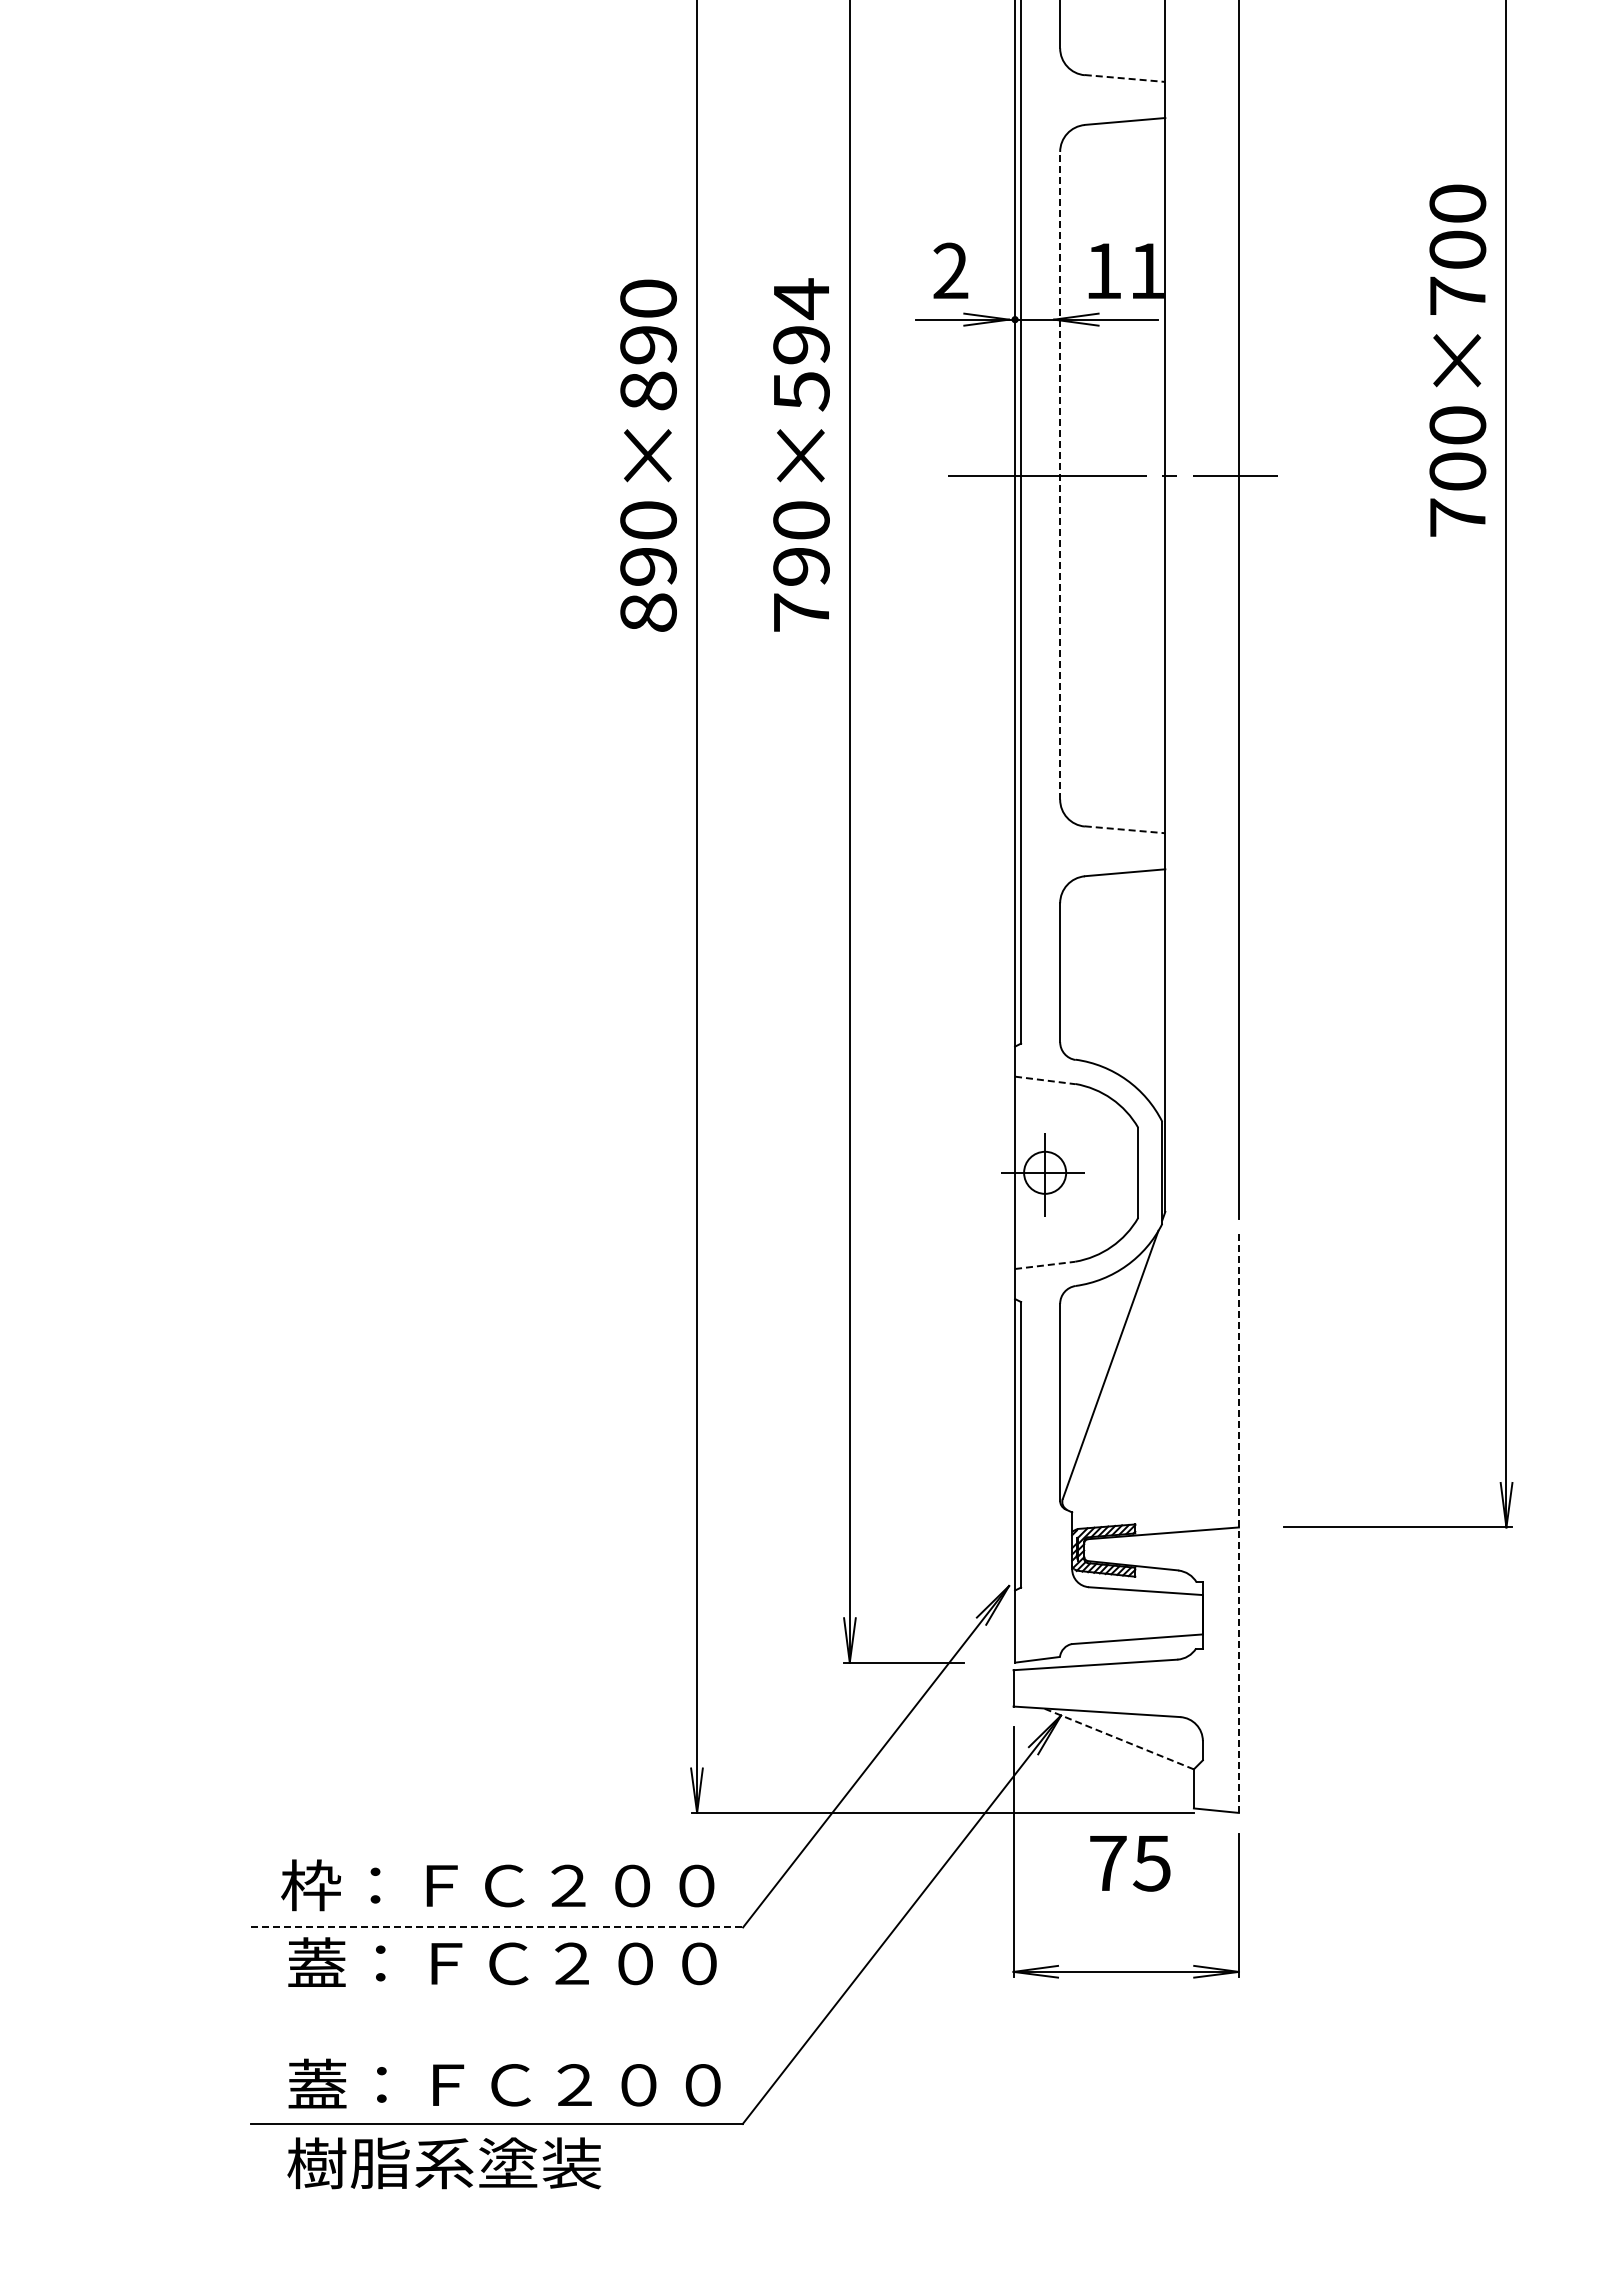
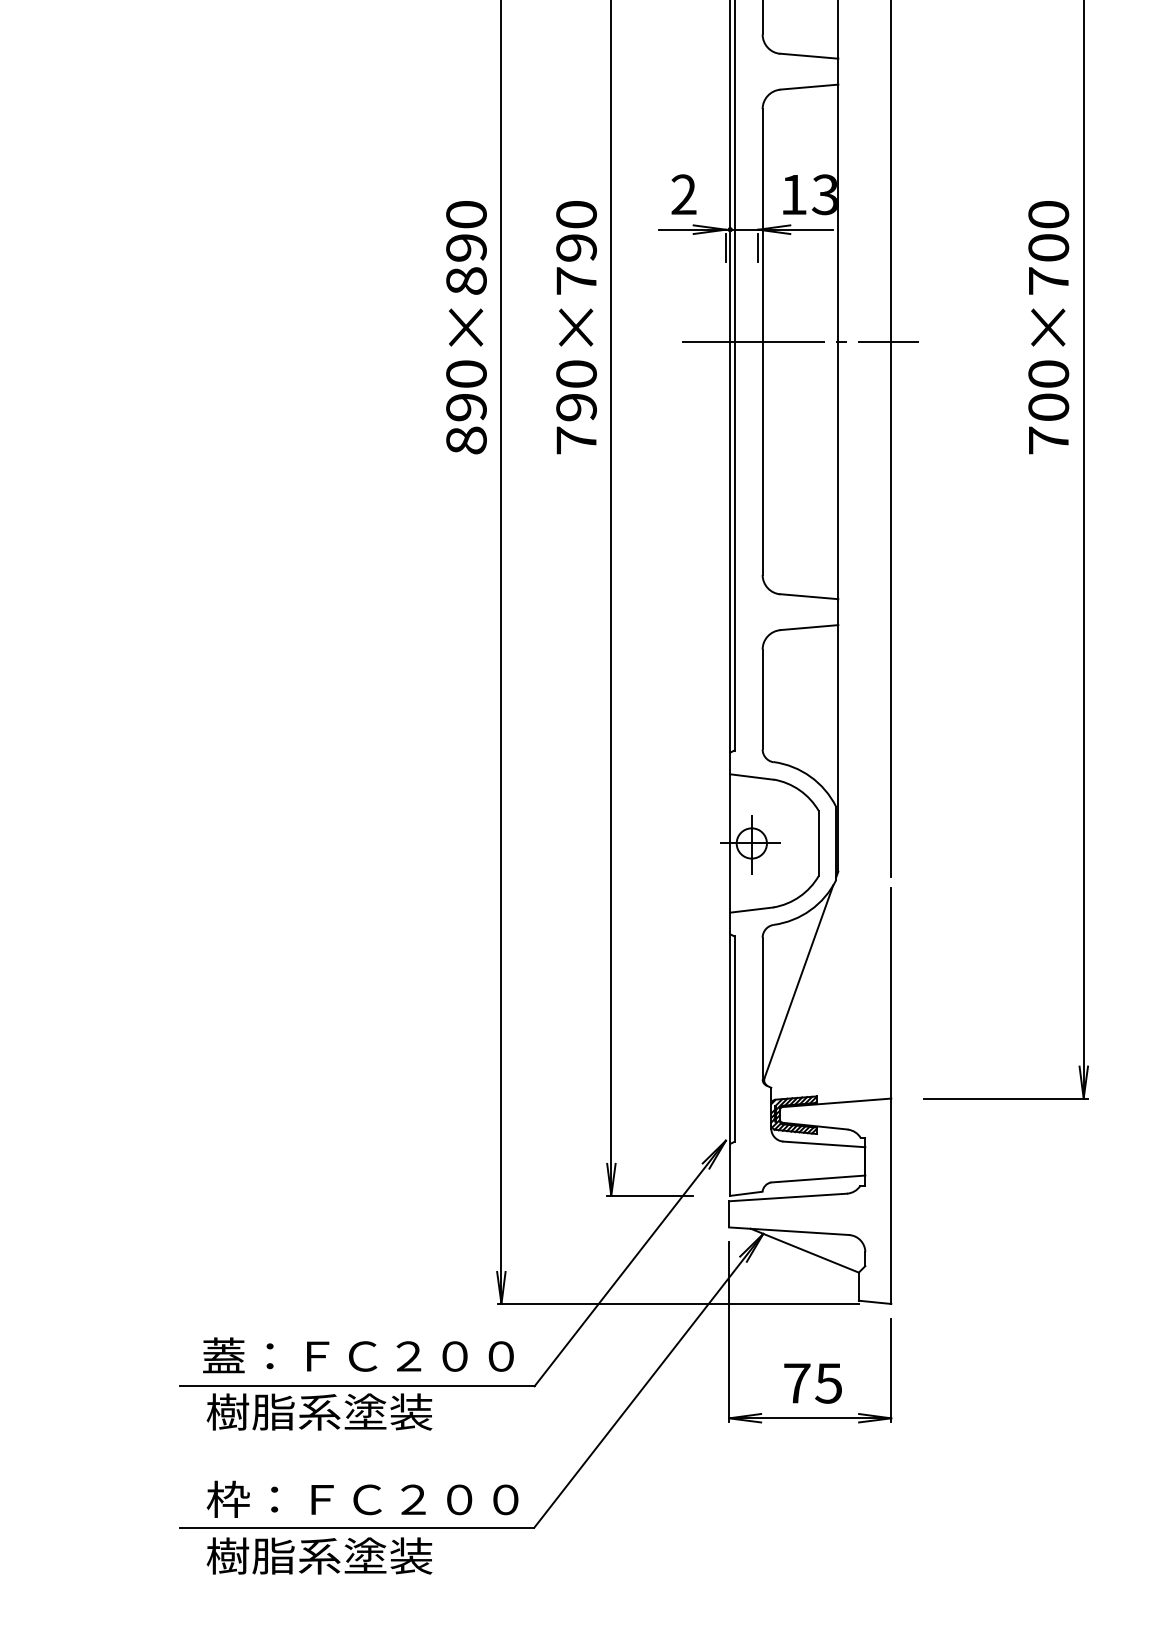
line: (1125, 78) -> (809, 56), dashed -> solid
text: (1145, 270) -> (824, 194), 11 -> 13
text: (801, 344) -> (576, 247), 790×594 -> 790×790
line: (1009, 344) -> (726, 247), added
line: (1054, 344) -> (758, 247), added
text: (1457, 360) -> (1048, 327), moved
line: (1060, 475) -> (762, 341), dashed -> solid
line: (1125, 829) -> (809, 596), dashed -> solid
line: (1045, 1080) -> (752, 777), dashed -> solid
line: (1045, 1265) -> (752, 910), dashed -> solid
line: (1238, 1523) -> (890, 1095), dashed -> solid
line: (1118, 1738) -> (804, 1250), dashed -> solid
text: (1130, 1863) -> (813, 1383), moved
text: (311, 1885) -> (224, 1356), 枠：ＦＣ２００ -> 蓋：ＦＣ２００
line: (497, 1927) -> (357, 1386), dashed -> solid
text: (501, 1963) -> (360, 1412), 蓋：ＦＣ２００ -> 樹脂系塗装
text: (317, 2084) -> (228, 1499), 蓋：ＦＣ２００ -> 枠：ＦＣ２００

